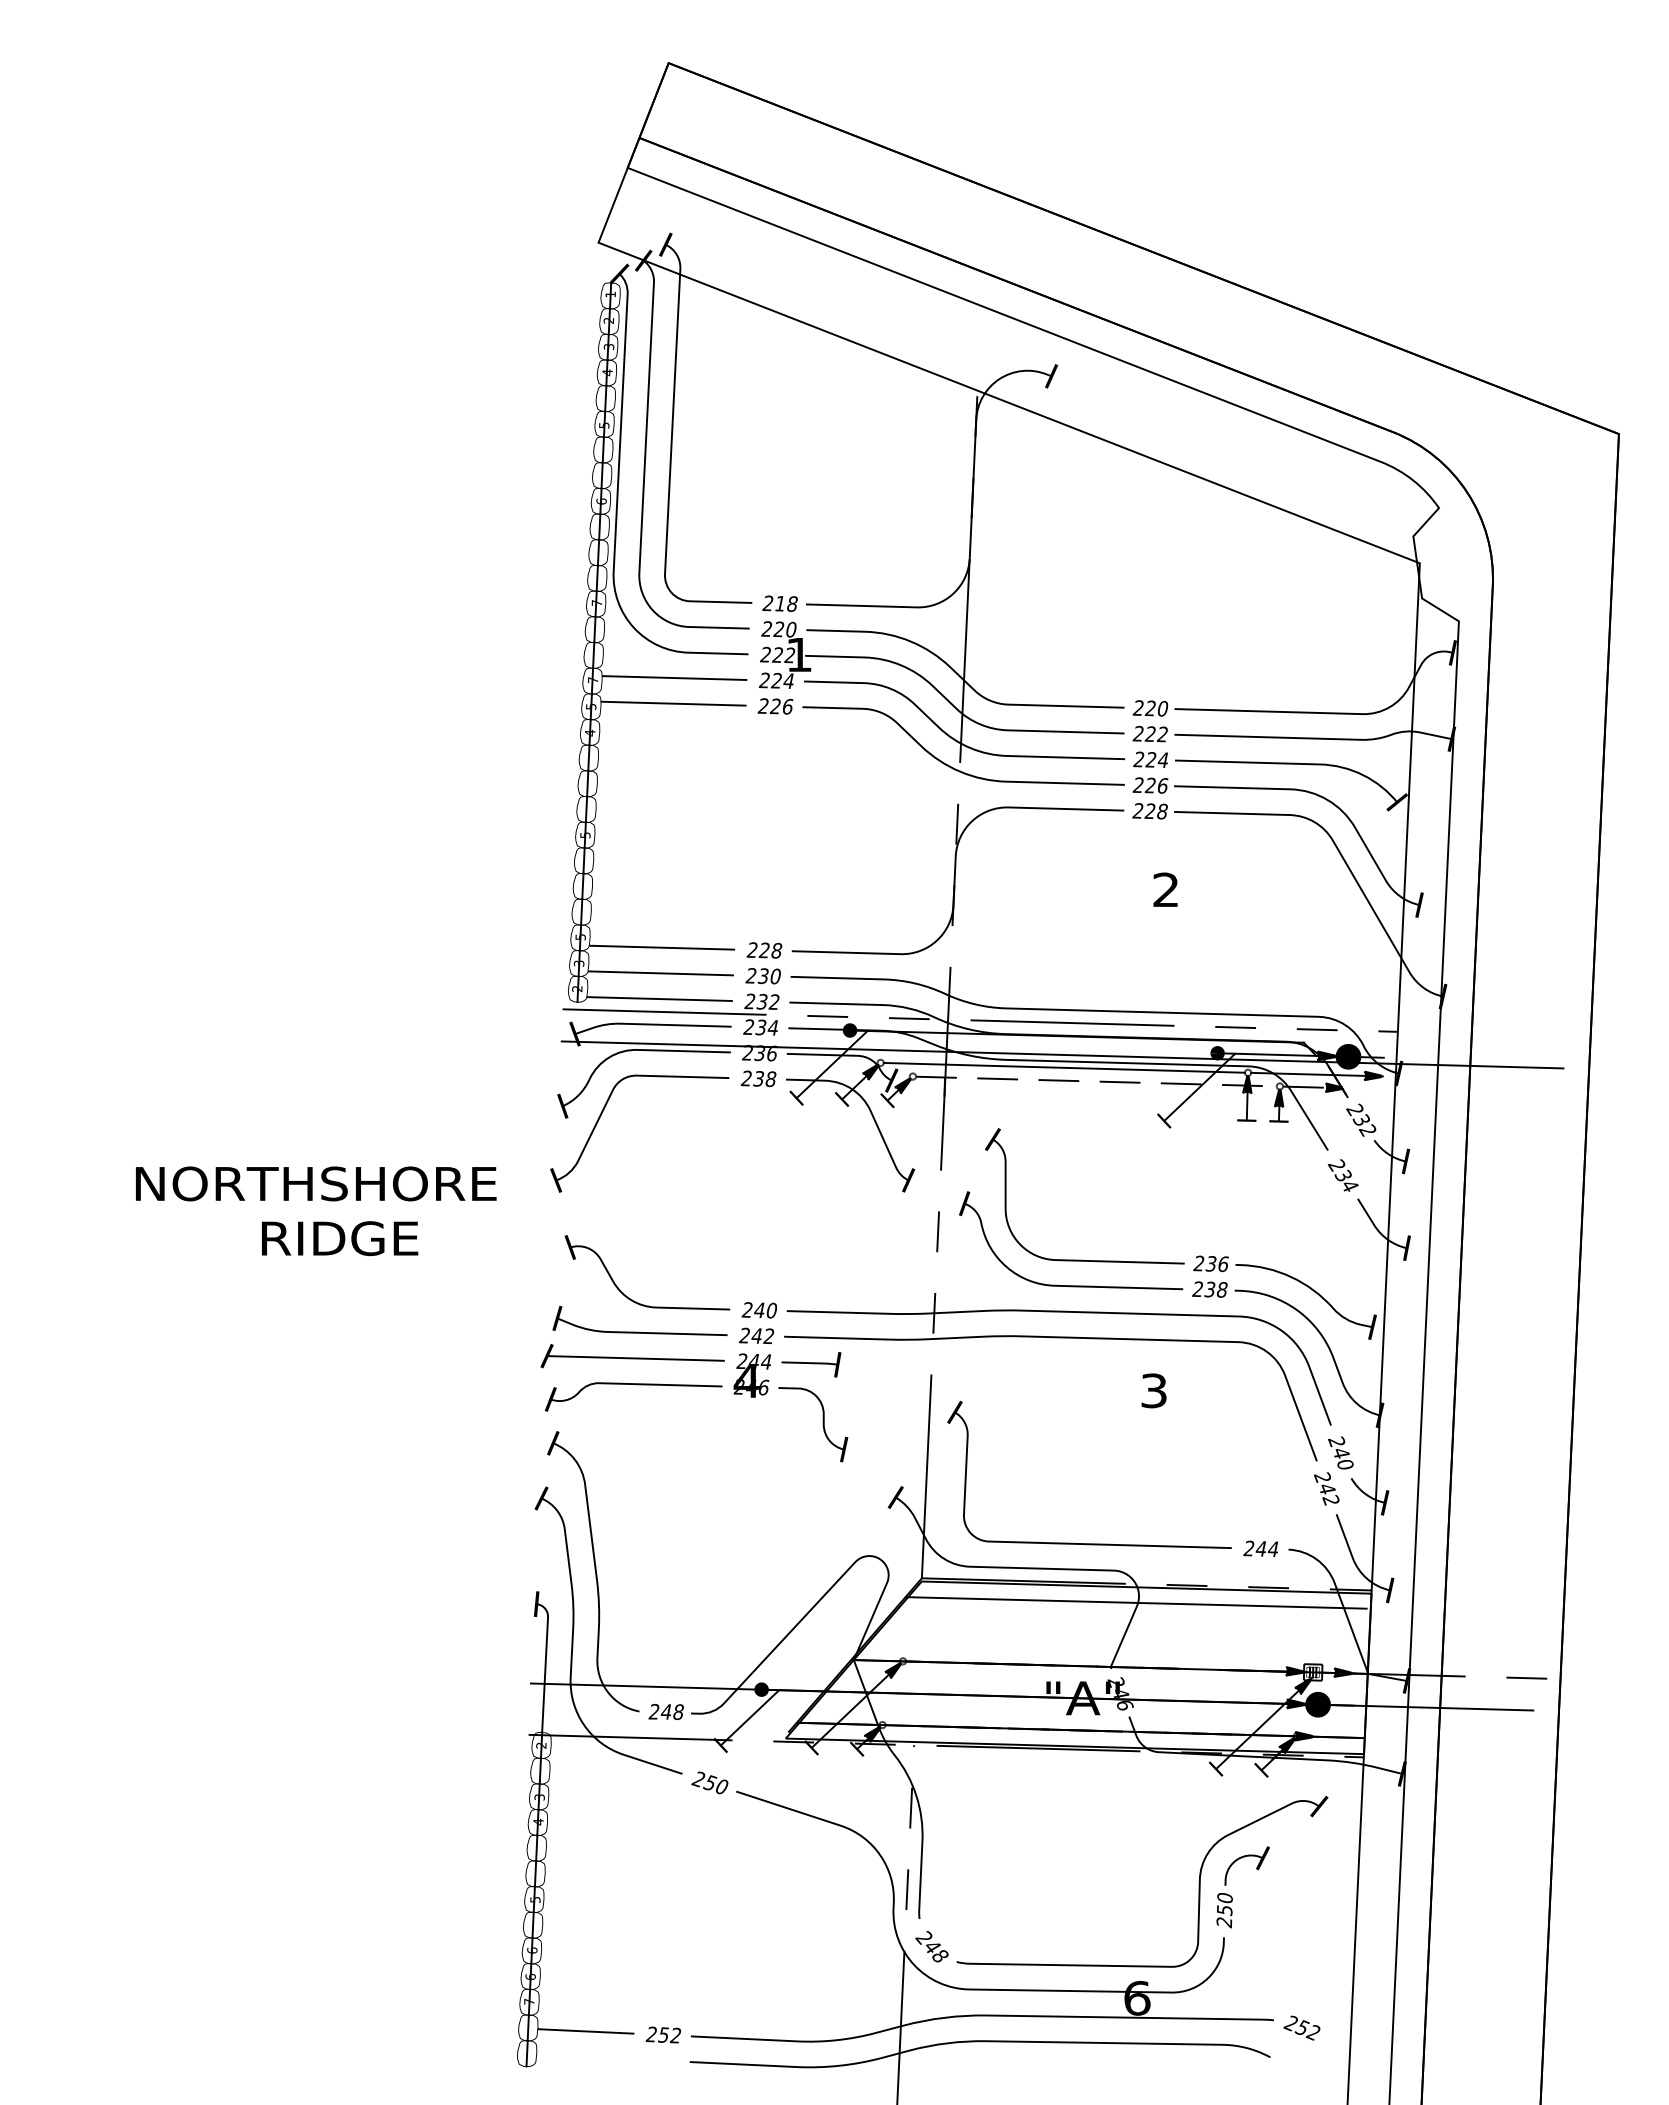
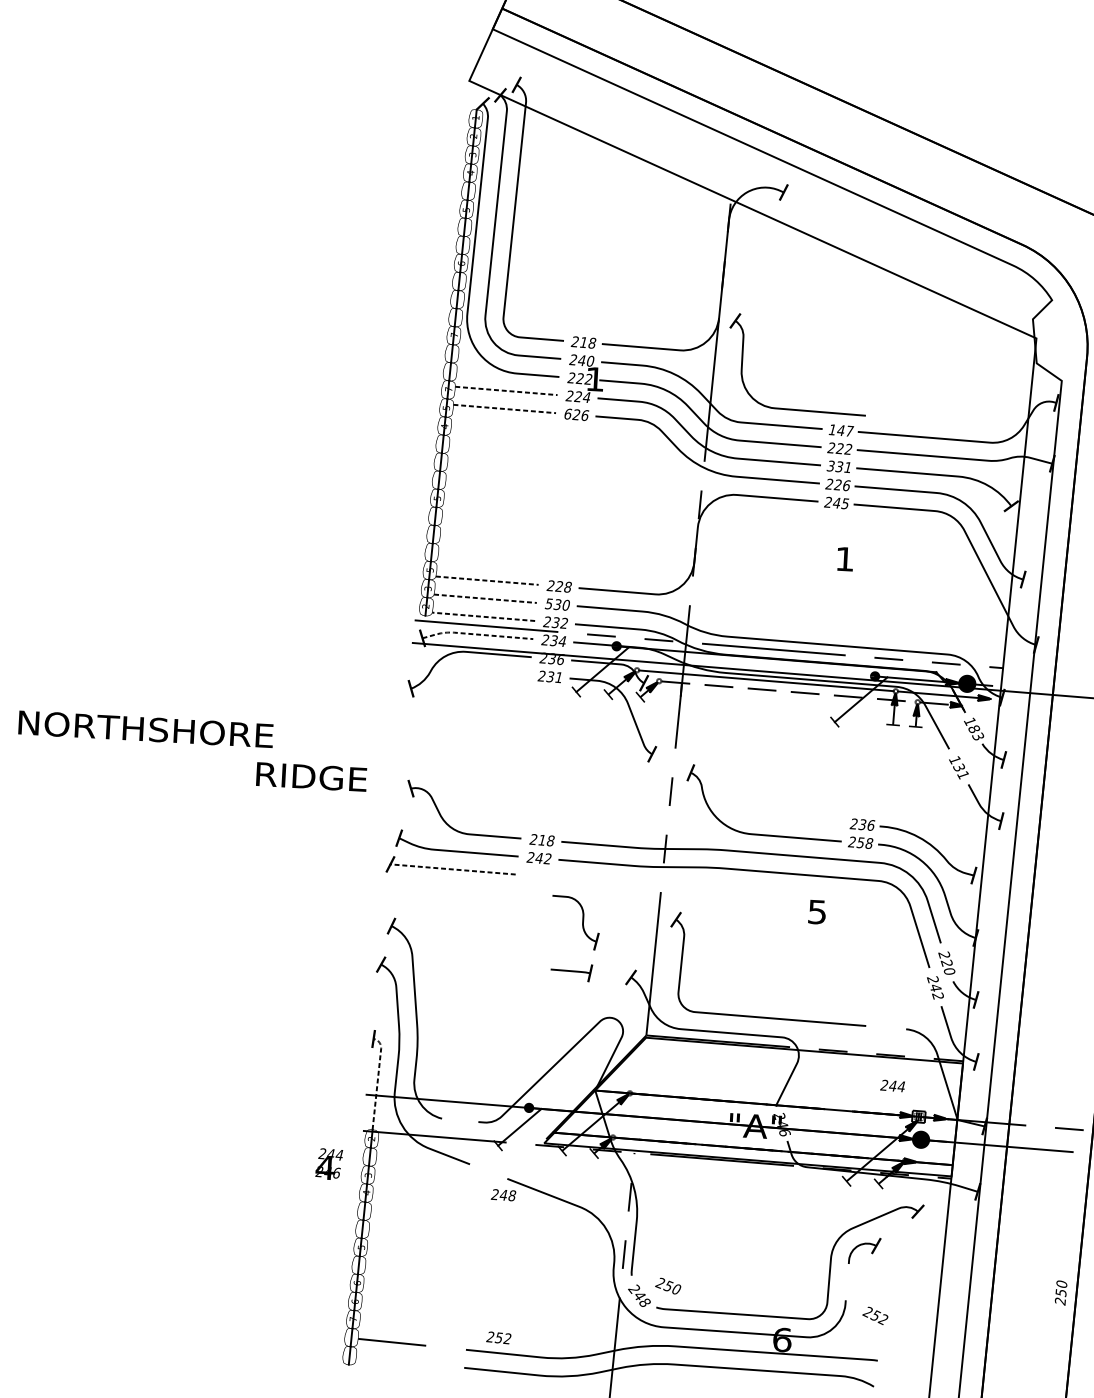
text: (778, 629) -> (581, 360), 220 -> 240
line: (674, 678) -> (506, 391), solid -> dashed
line: (673, 703) -> (504, 408), solid -> dashed
text: (763, 705) -> (568, 413), 226 -> 626
text: (1150, 708) -> (840, 430), 220 -> 147
text: (1150, 759) -> (838, 466), 224 -> 331
text: (1155, 811) -> (840, 503), 228 -> 245
text: (1165, 889) -> (844, 558), 2 -> 1
line: (662, 947) -> (487, 580), solid -> dashed
line: (661, 973) -> (485, 598), solid -> dashed
text: (750, 975) -> (548, 603), 230 -> 530
line: (659, 999) -> (483, 617), solid -> dashed
line: (650, 1024) -> (476, 634), solid -> dashed
text: (770, 1079) -> (558, 677), 238 -> 231
part: (600, 1118) -> (437, 698), removed
text: (1361, 1119) -> (974, 728), 232 -> 183
text: (1342, 1175) -> (958, 767), 234 -> 131
text: (316, 1183) -> (146, 729), moved
text: (340, 1238) -> (312, 776), moved
part: (1083, 1259) -> (794, 408), moved
text: (1210, 1288) -> (861, 842), 238 -> 258
text: (765, 1310) -> (546, 840), 240 -> 218
line: (634, 1358) -> (452, 869), solid -> dashed
part: (811, 1364) -> (571, 972), moved
text: (751, 1375) -> (328, 1164), moved
part: (635, 1385) -> (451, 888), removed
text: (1154, 1390) -> (817, 911), 3 -> 5
text: (1340, 1452) -> (946, 962), 240 -> 220
text: (1260, 1548) -> (892, 1085), moved
line: (1136, 1602) -> (796, 1060), removed
line: (545, 1658) -> (377, 1077), solid -> dashed
text: (665, 1711) -> (503, 1194), moved
text: (709, 1782) -> (667, 1285), moved
text: (1224, 1910) -> (1060, 1292), moved
text: (1301, 2027) -> (875, 1315), moved
text: (663, 2034) -> (498, 1337), moved

